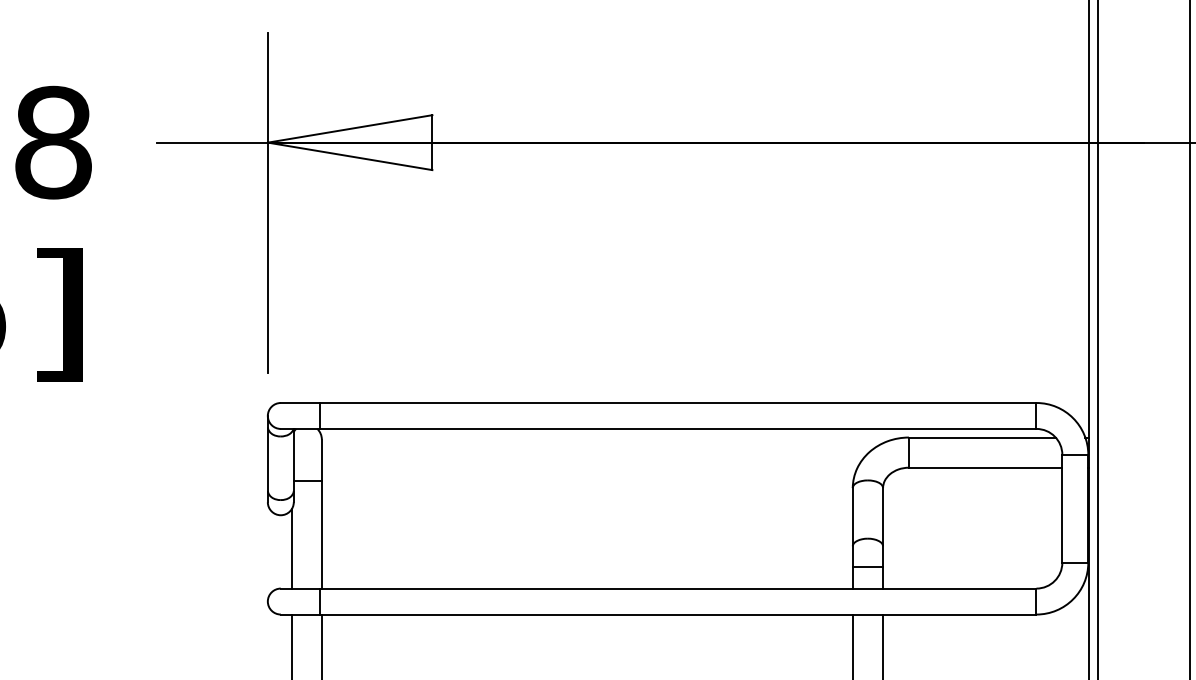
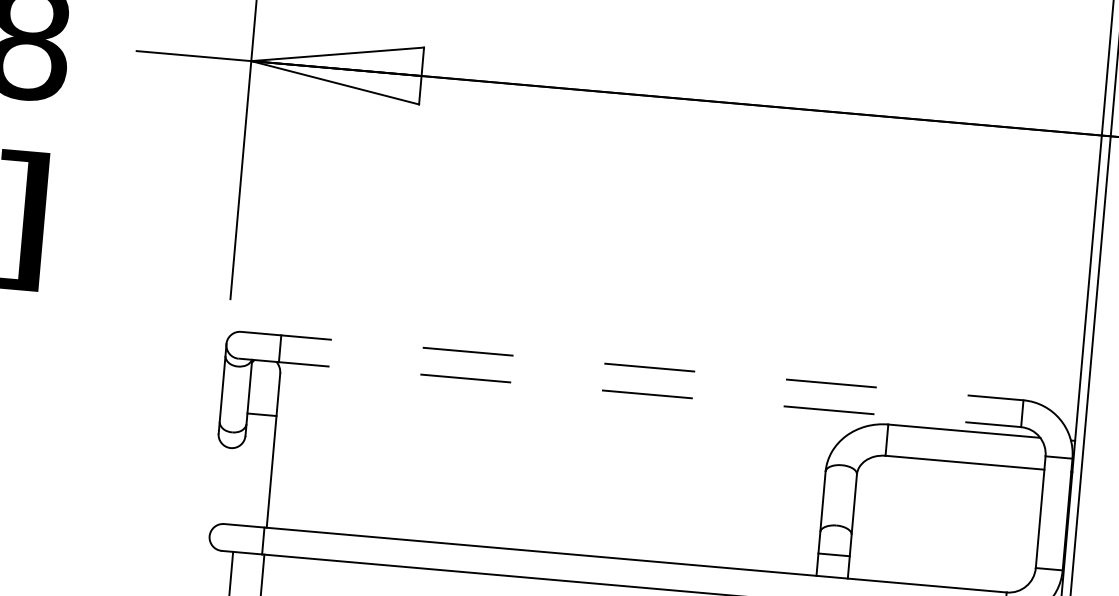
line: (658, 402) -> (632, 365), solid -> dashed
line: (658, 428) -> (629, 392), solid -> dashed
line: (291, 548) -> (238, 483), removed

